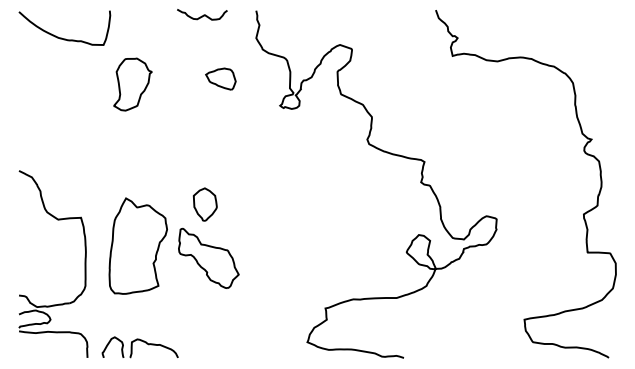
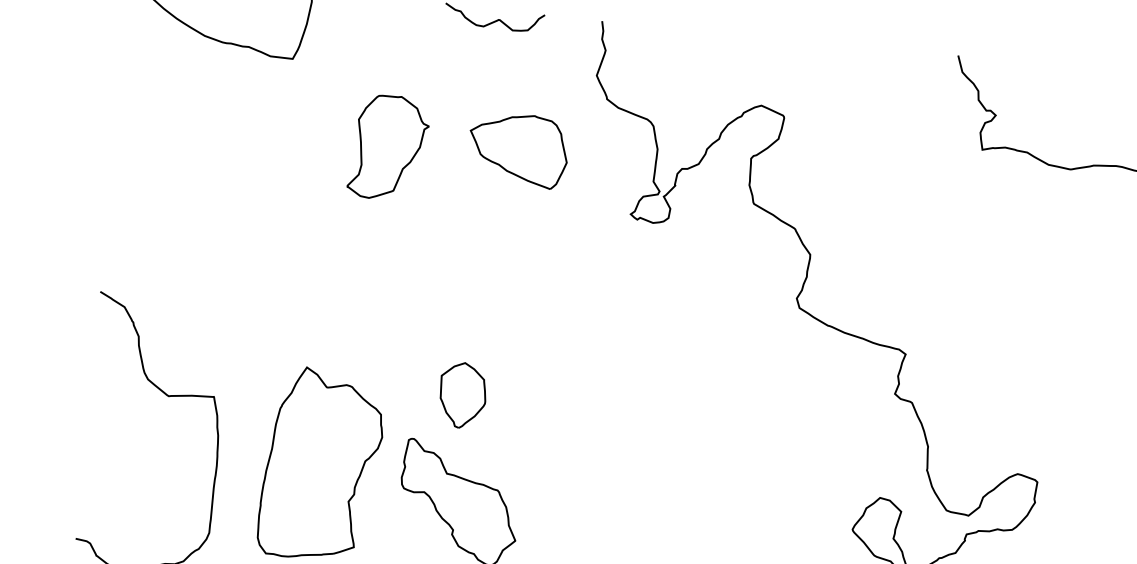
part: (220, 78) -> (517, 148), size x1.67
part: (132, 84) -> (387, 147), moved

